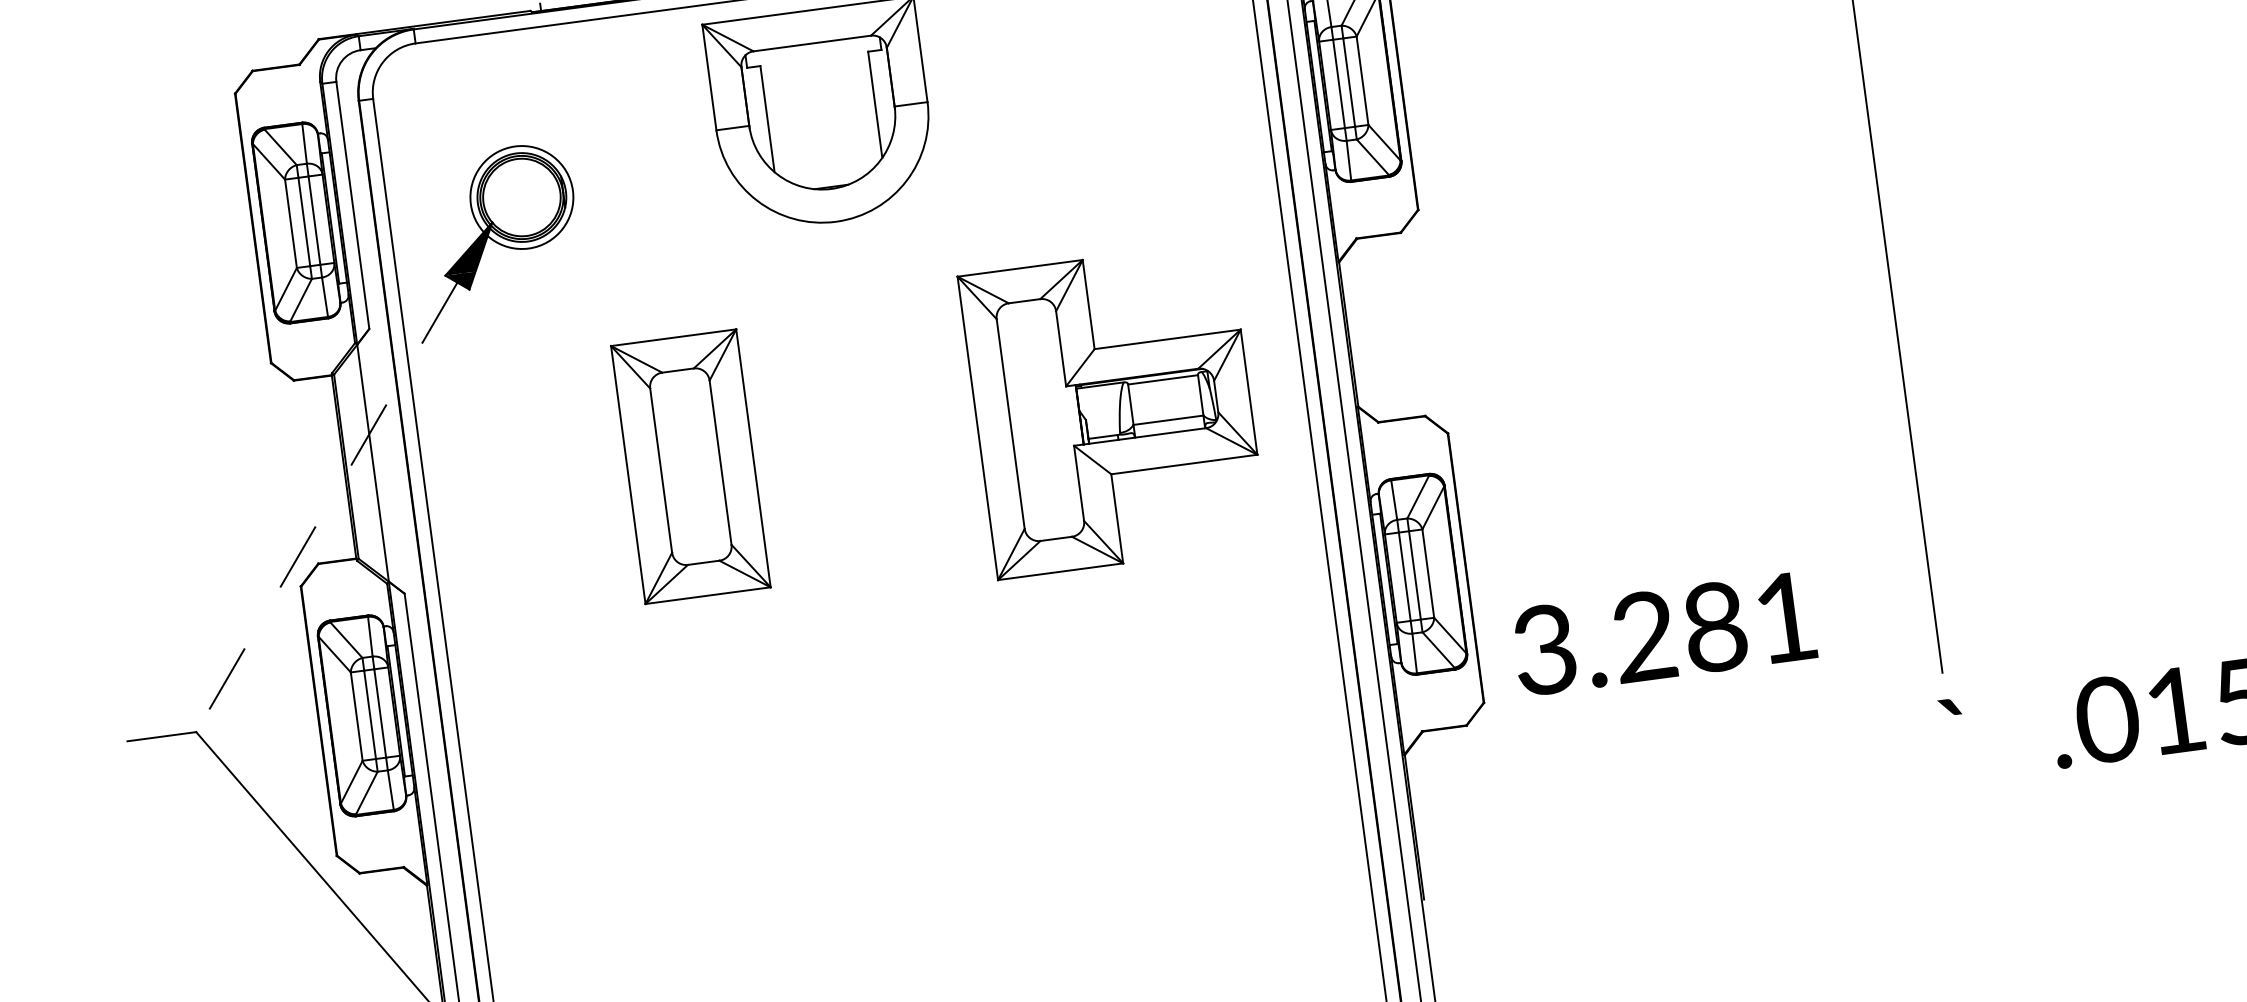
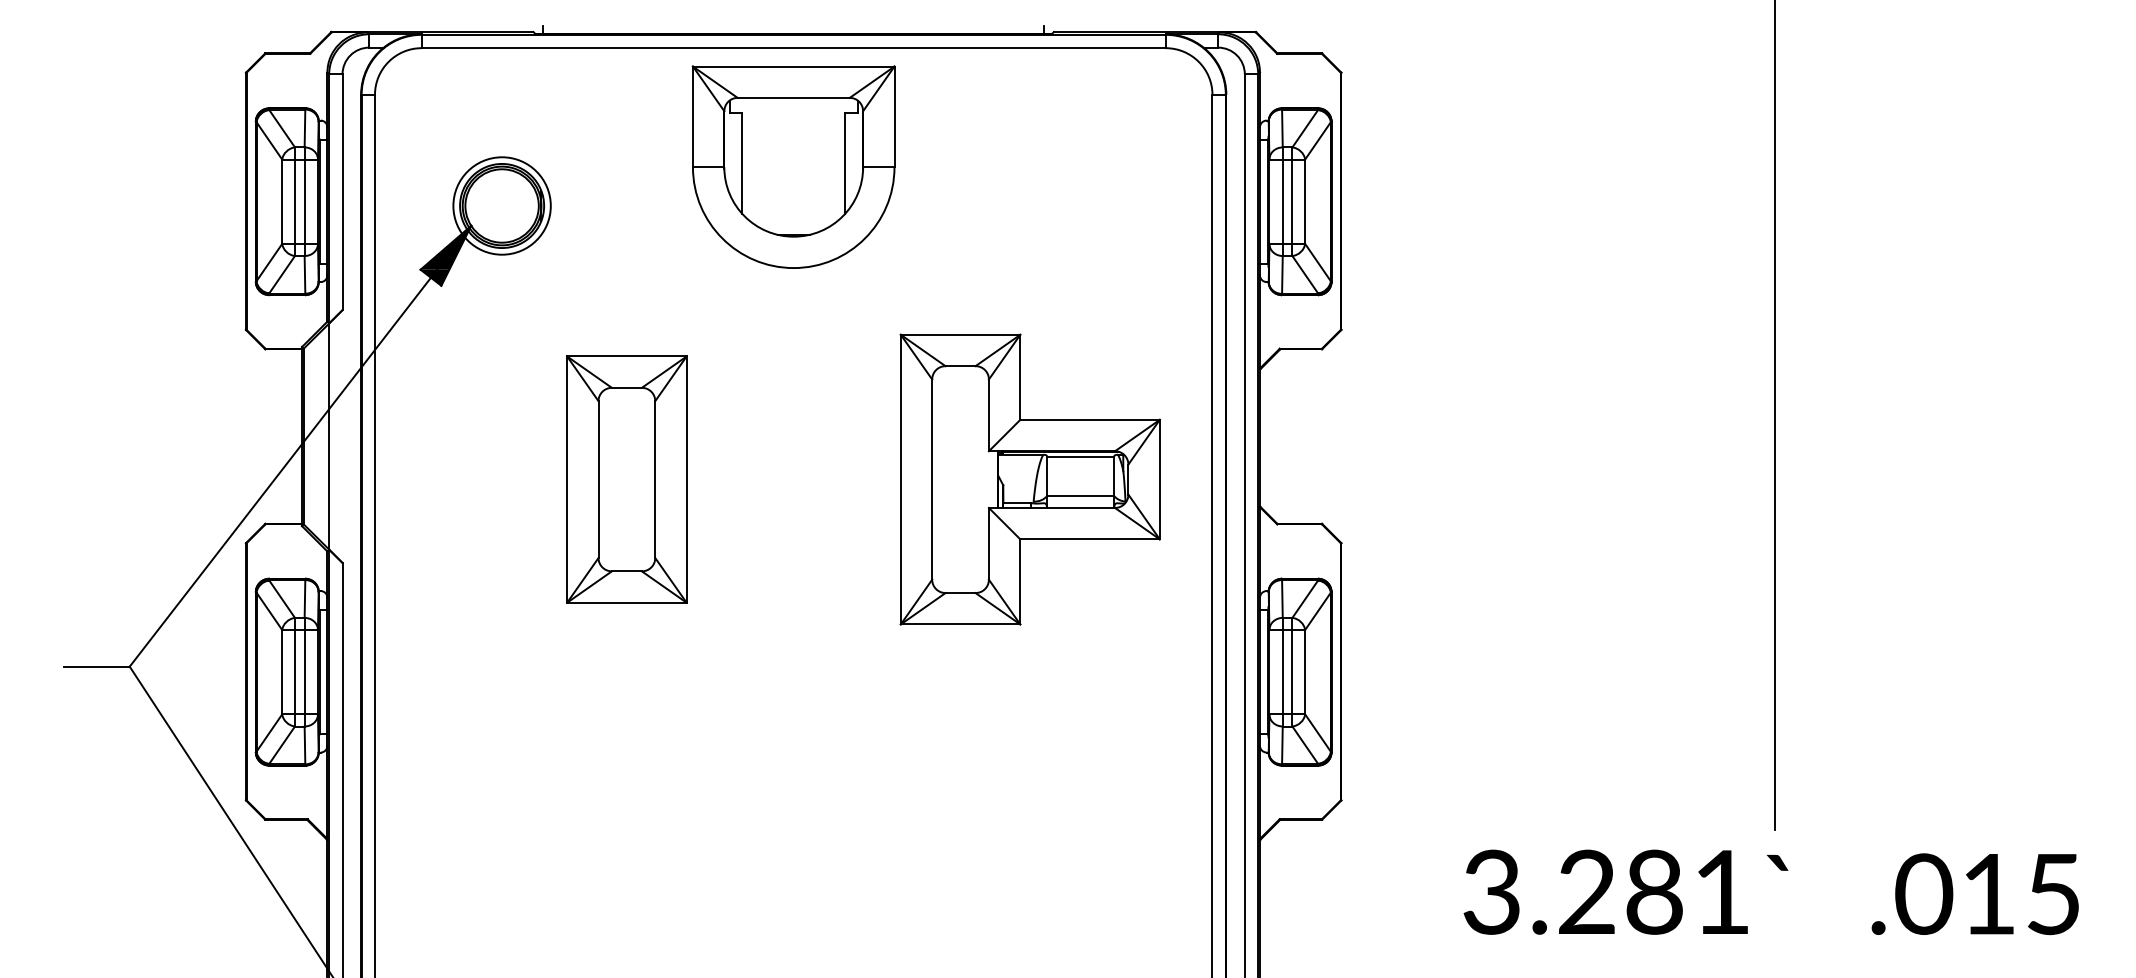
line: (327, 507) -> (280, 472), dashed -> solid
text: (1663, 633) -> (1605, 891), moved

